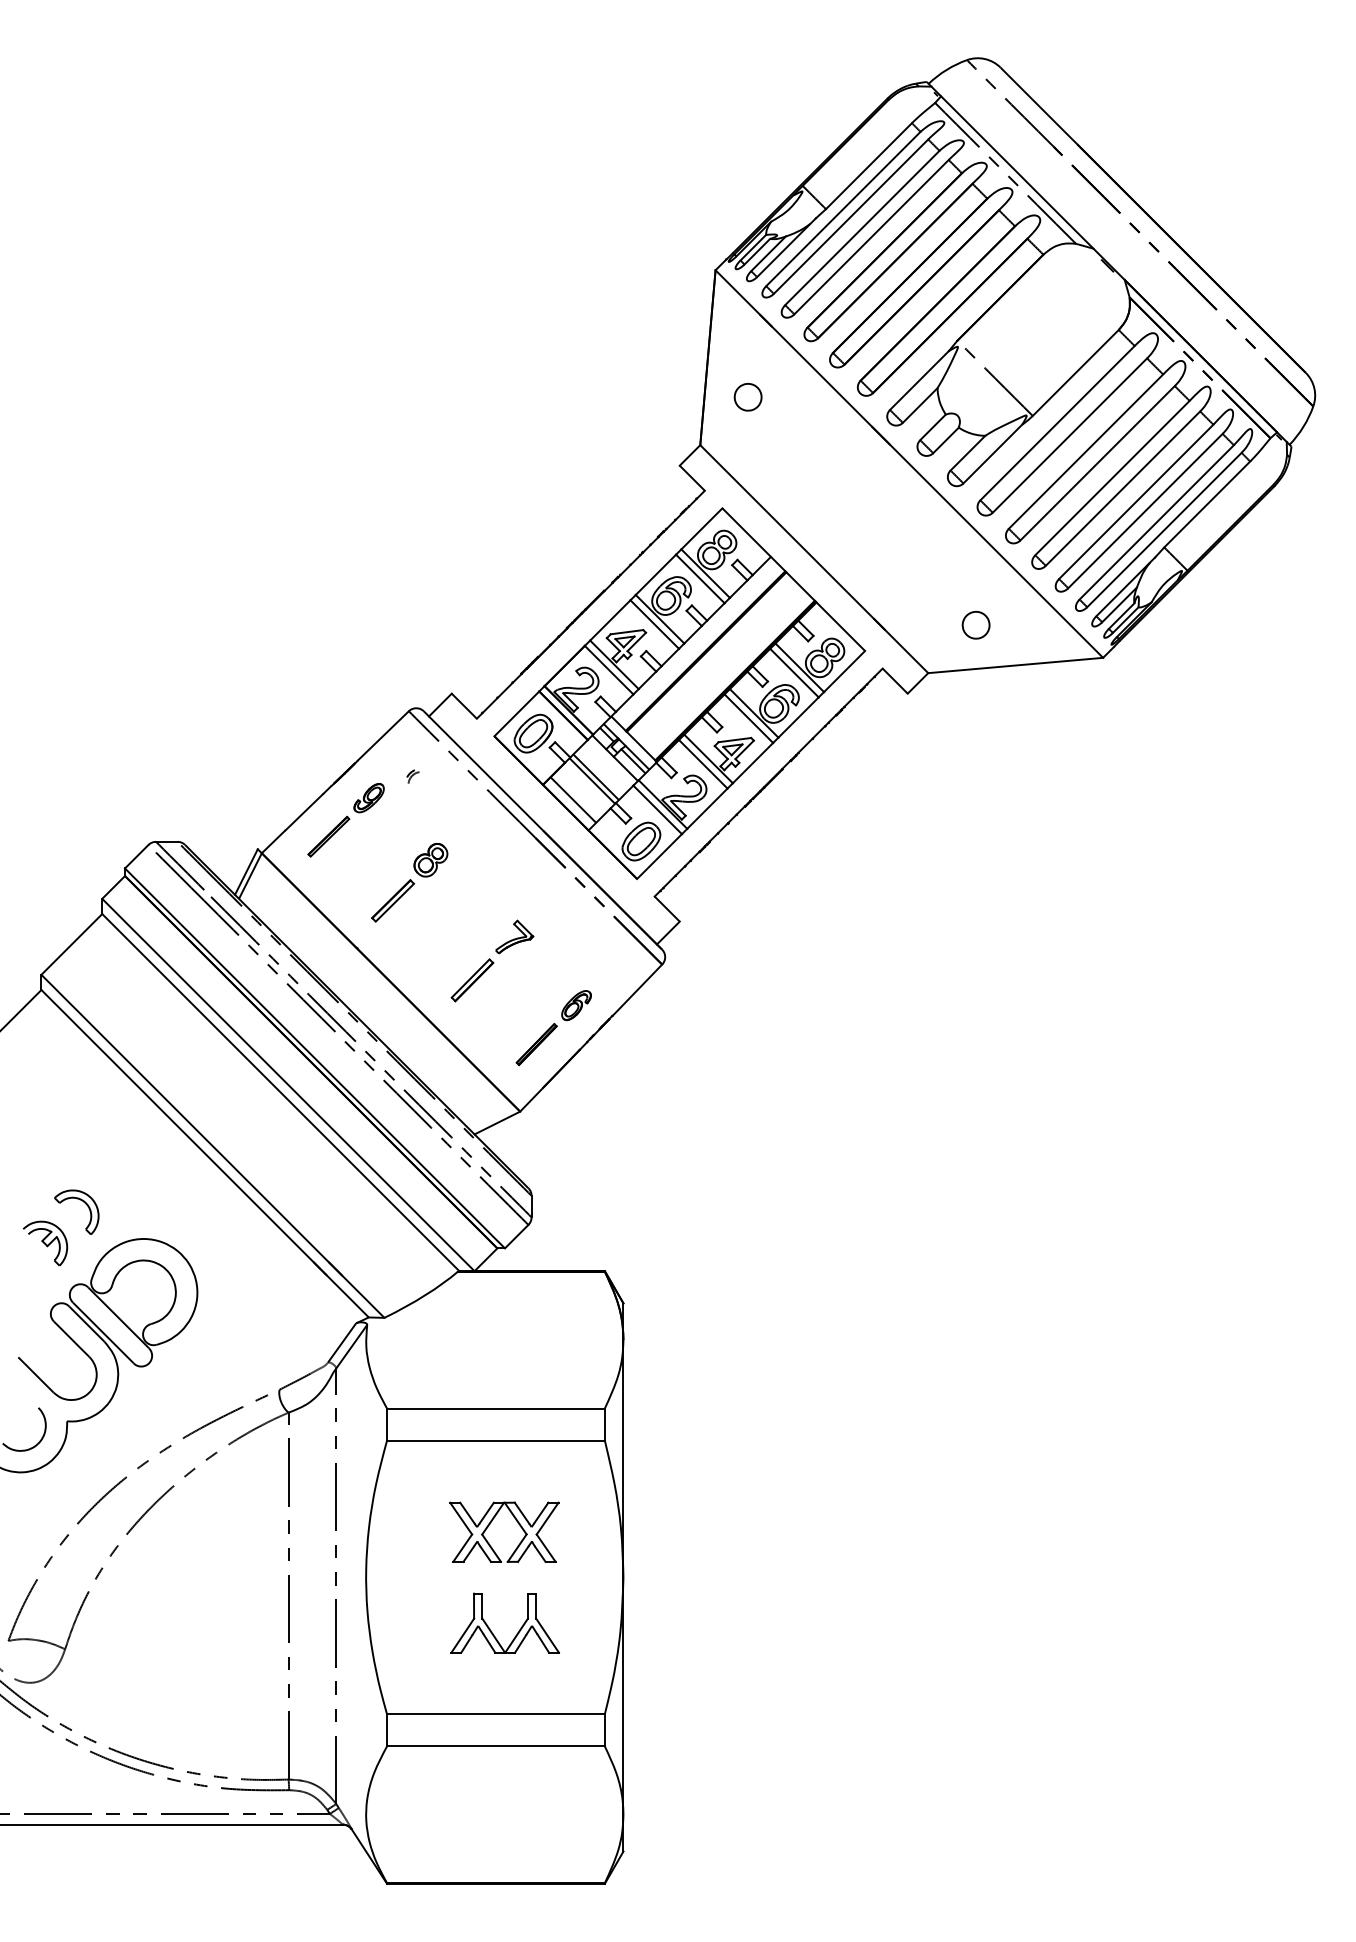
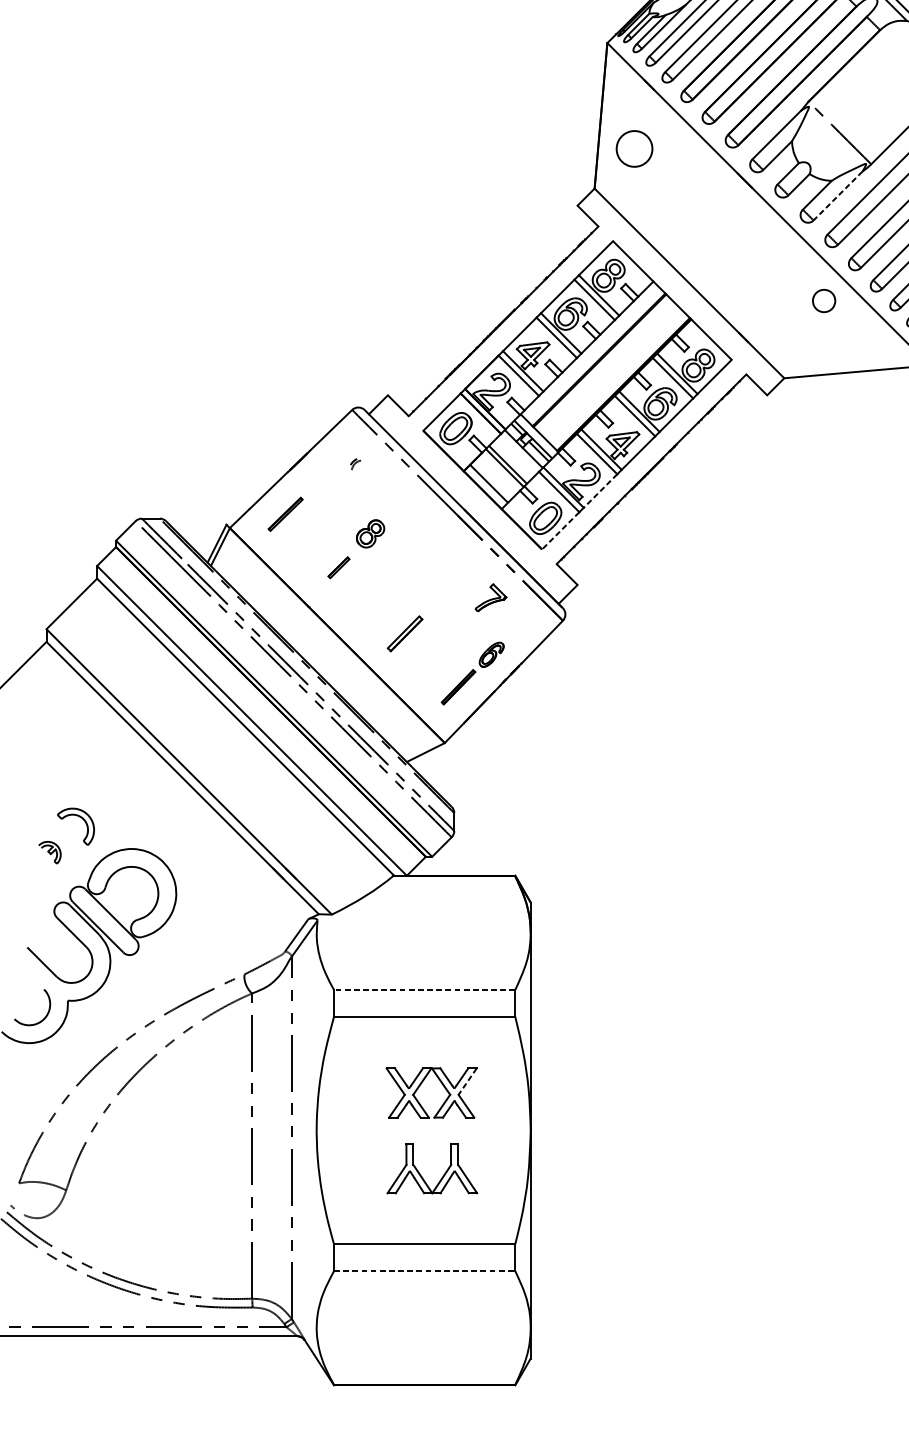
part: (747, 396) -> (633, 148), size x1.6
line: (992, 454) -> (837, 196), solid -> dashed
part: (975, 625) -> (823, 301), moved
part: (368, 798) -> (318, 482), removed
line: (707, 809) -> (600, 491), solid -> dashed
line: (659, 856) -> (560, 530), solid -> dashed
part: (392, 900) -> (338, 567), size x0.6
part: (514, 936) -> (490, 597), moved
part: (45, 1243) -> (49, 852), size x0.6
line: (495, 1408) -> (424, 990), solid -> dashed
line: (547, 1519) -> (467, 1082), solid -> dashed
line: (495, 1746) -> (424, 1271), solid -> dashed

